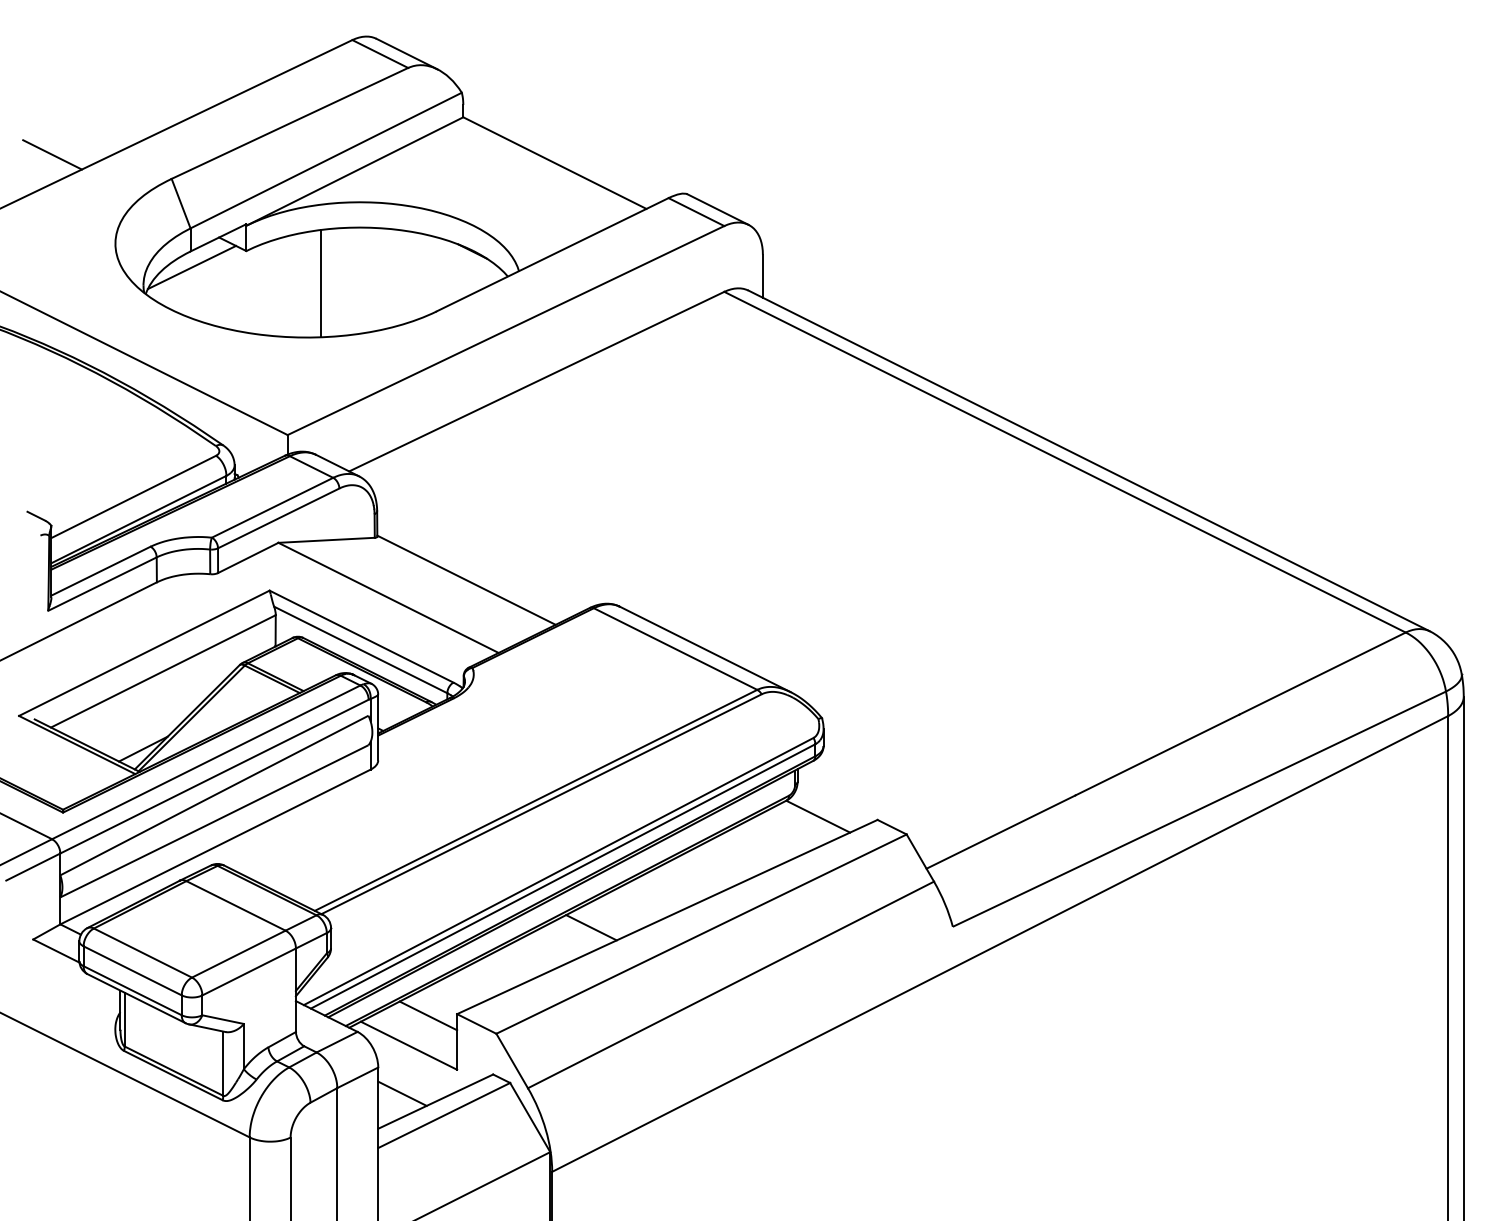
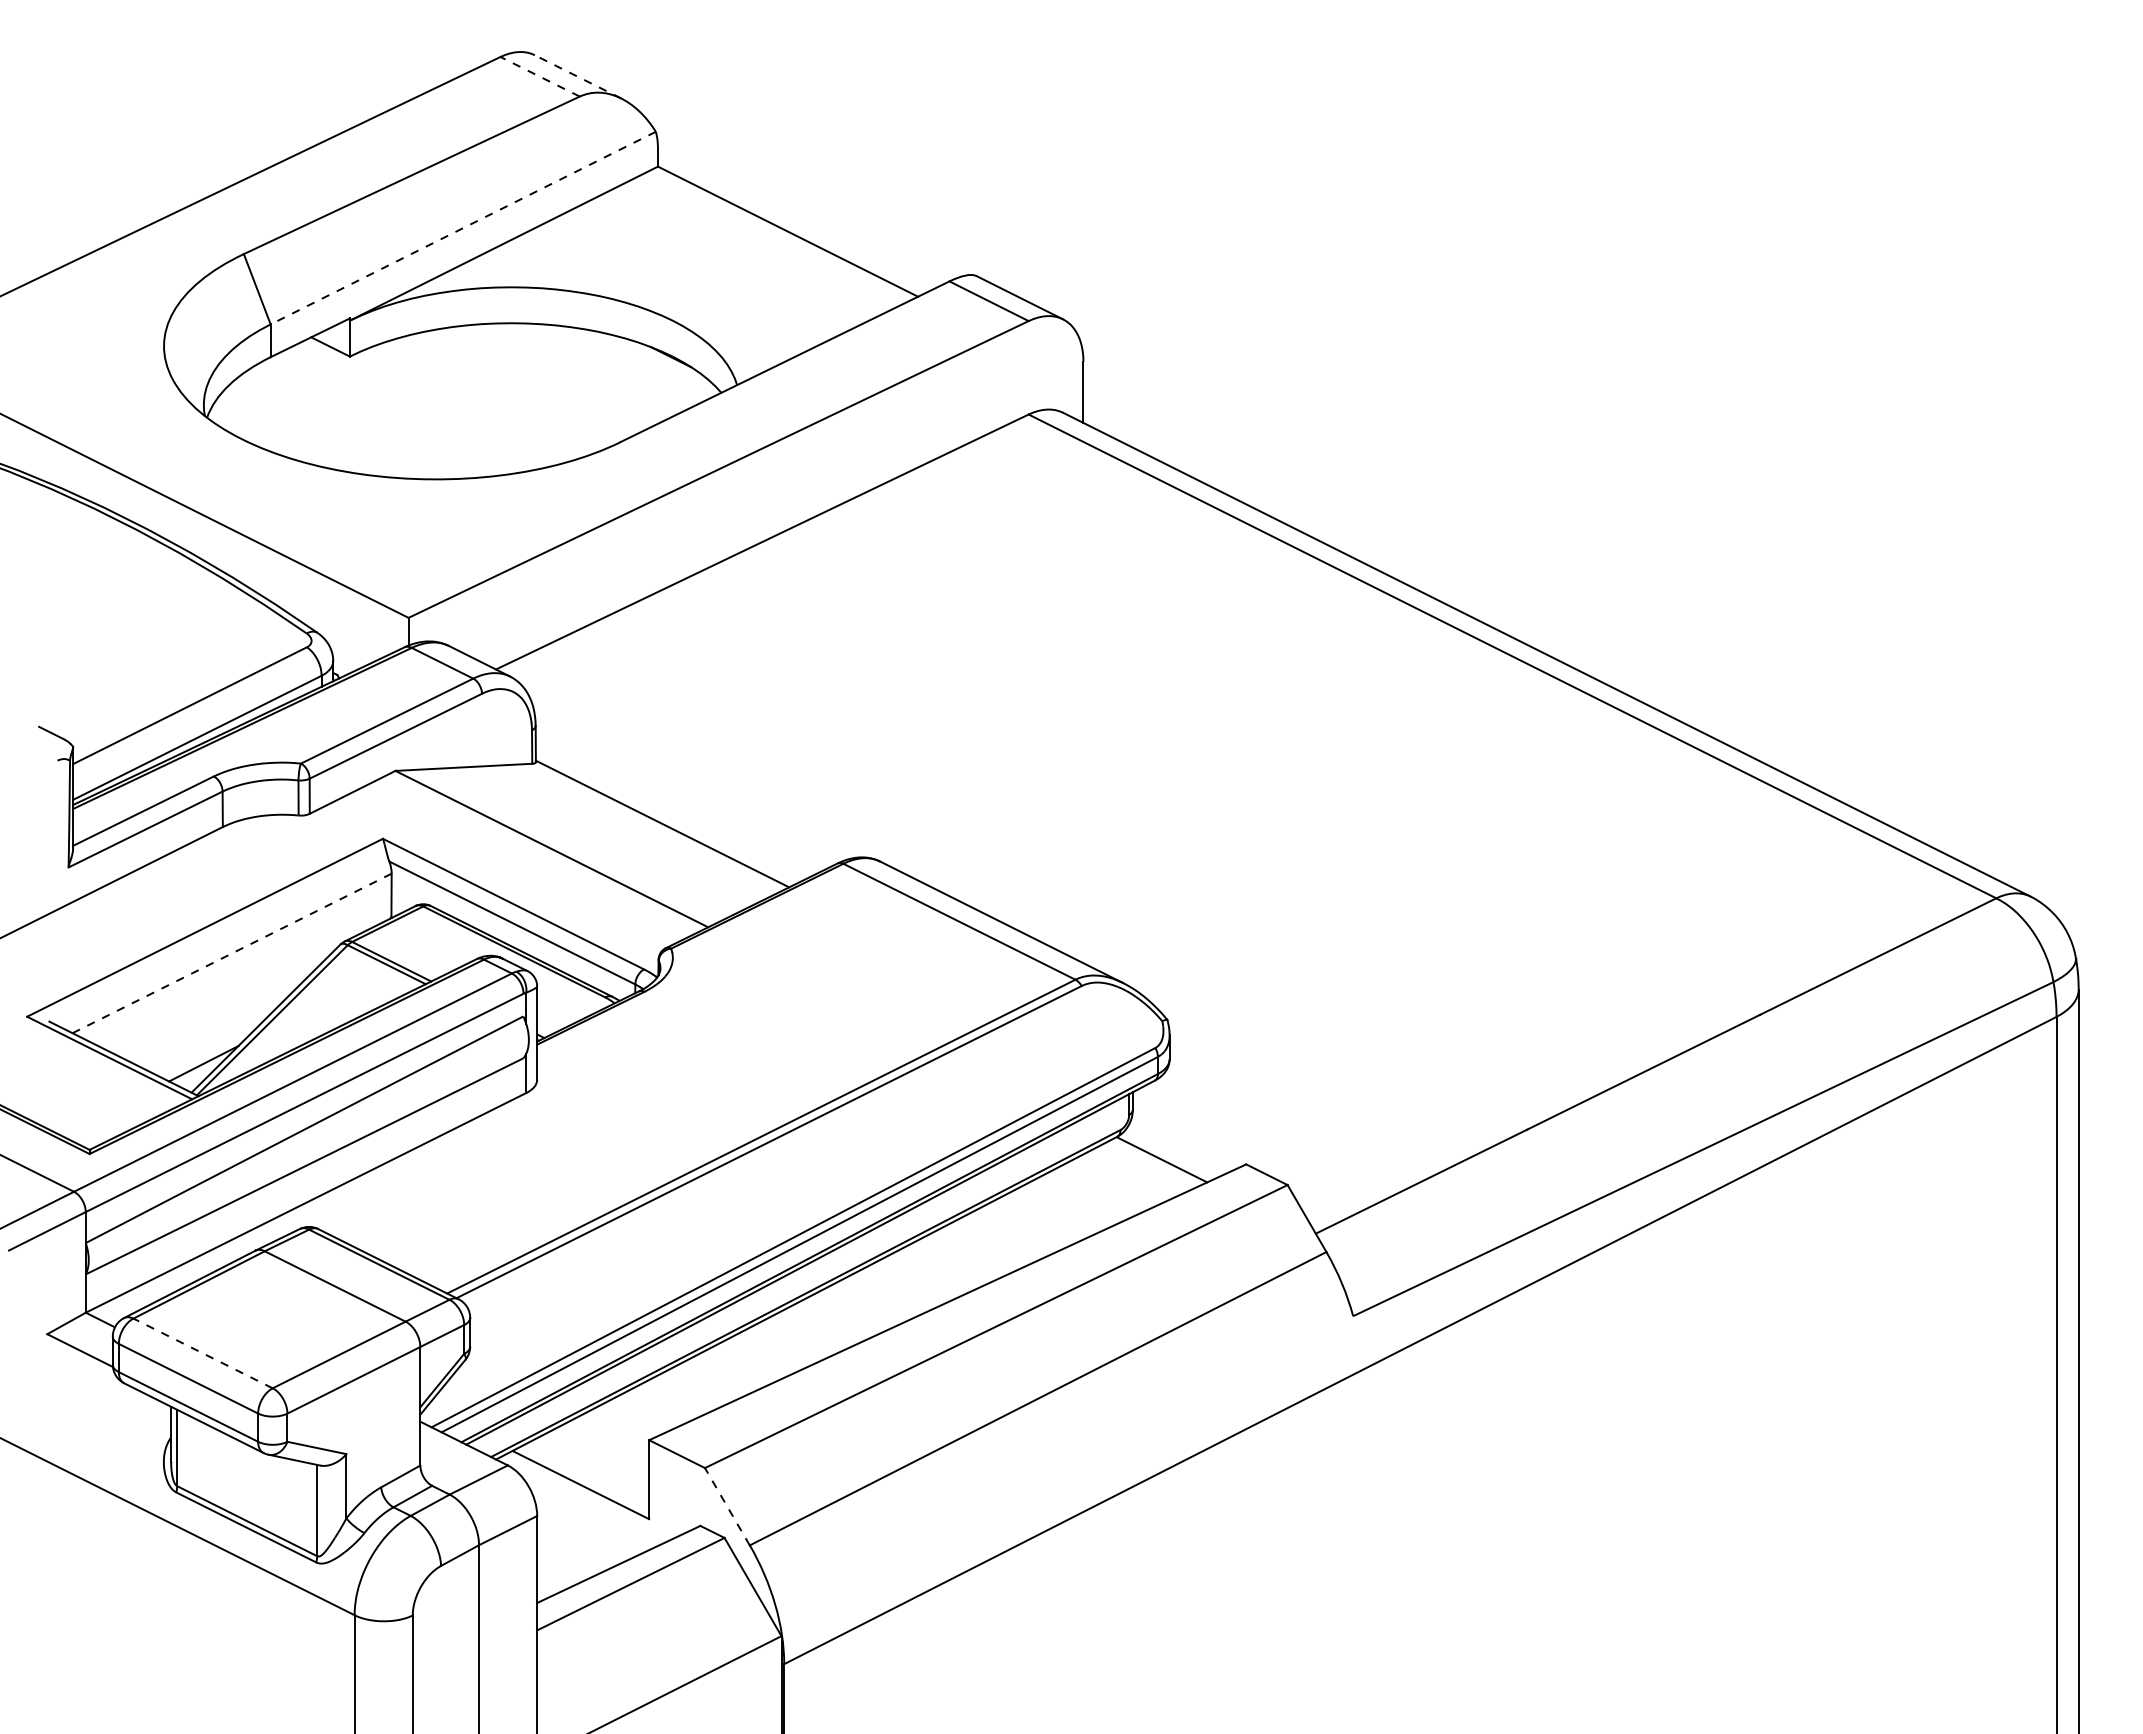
line: (379, 53) -> (539, 76), solid -> dashed
line: (406, 53) -> (577, 76), solid -> dashed
line: (52, 154) -> (74, 219), removed
line: (325, 160) -> (462, 228), solid -> dashed
line: (191, 267) -> (272, 379), removed
line: (320, 283) -> (455, 402), removed
line: (162, 671) -> (231, 953), solid -> dashed
line: (591, 927) -> (839, 1317), removed
line: (143, 953) -> (203, 1353), solid -> dashed
line: (428, 1015) -> (608, 1442), removed
line: (512, 1060) -> (727, 1506), solid -> dashed
line: (402, 1093) -> (571, 1553), removed

